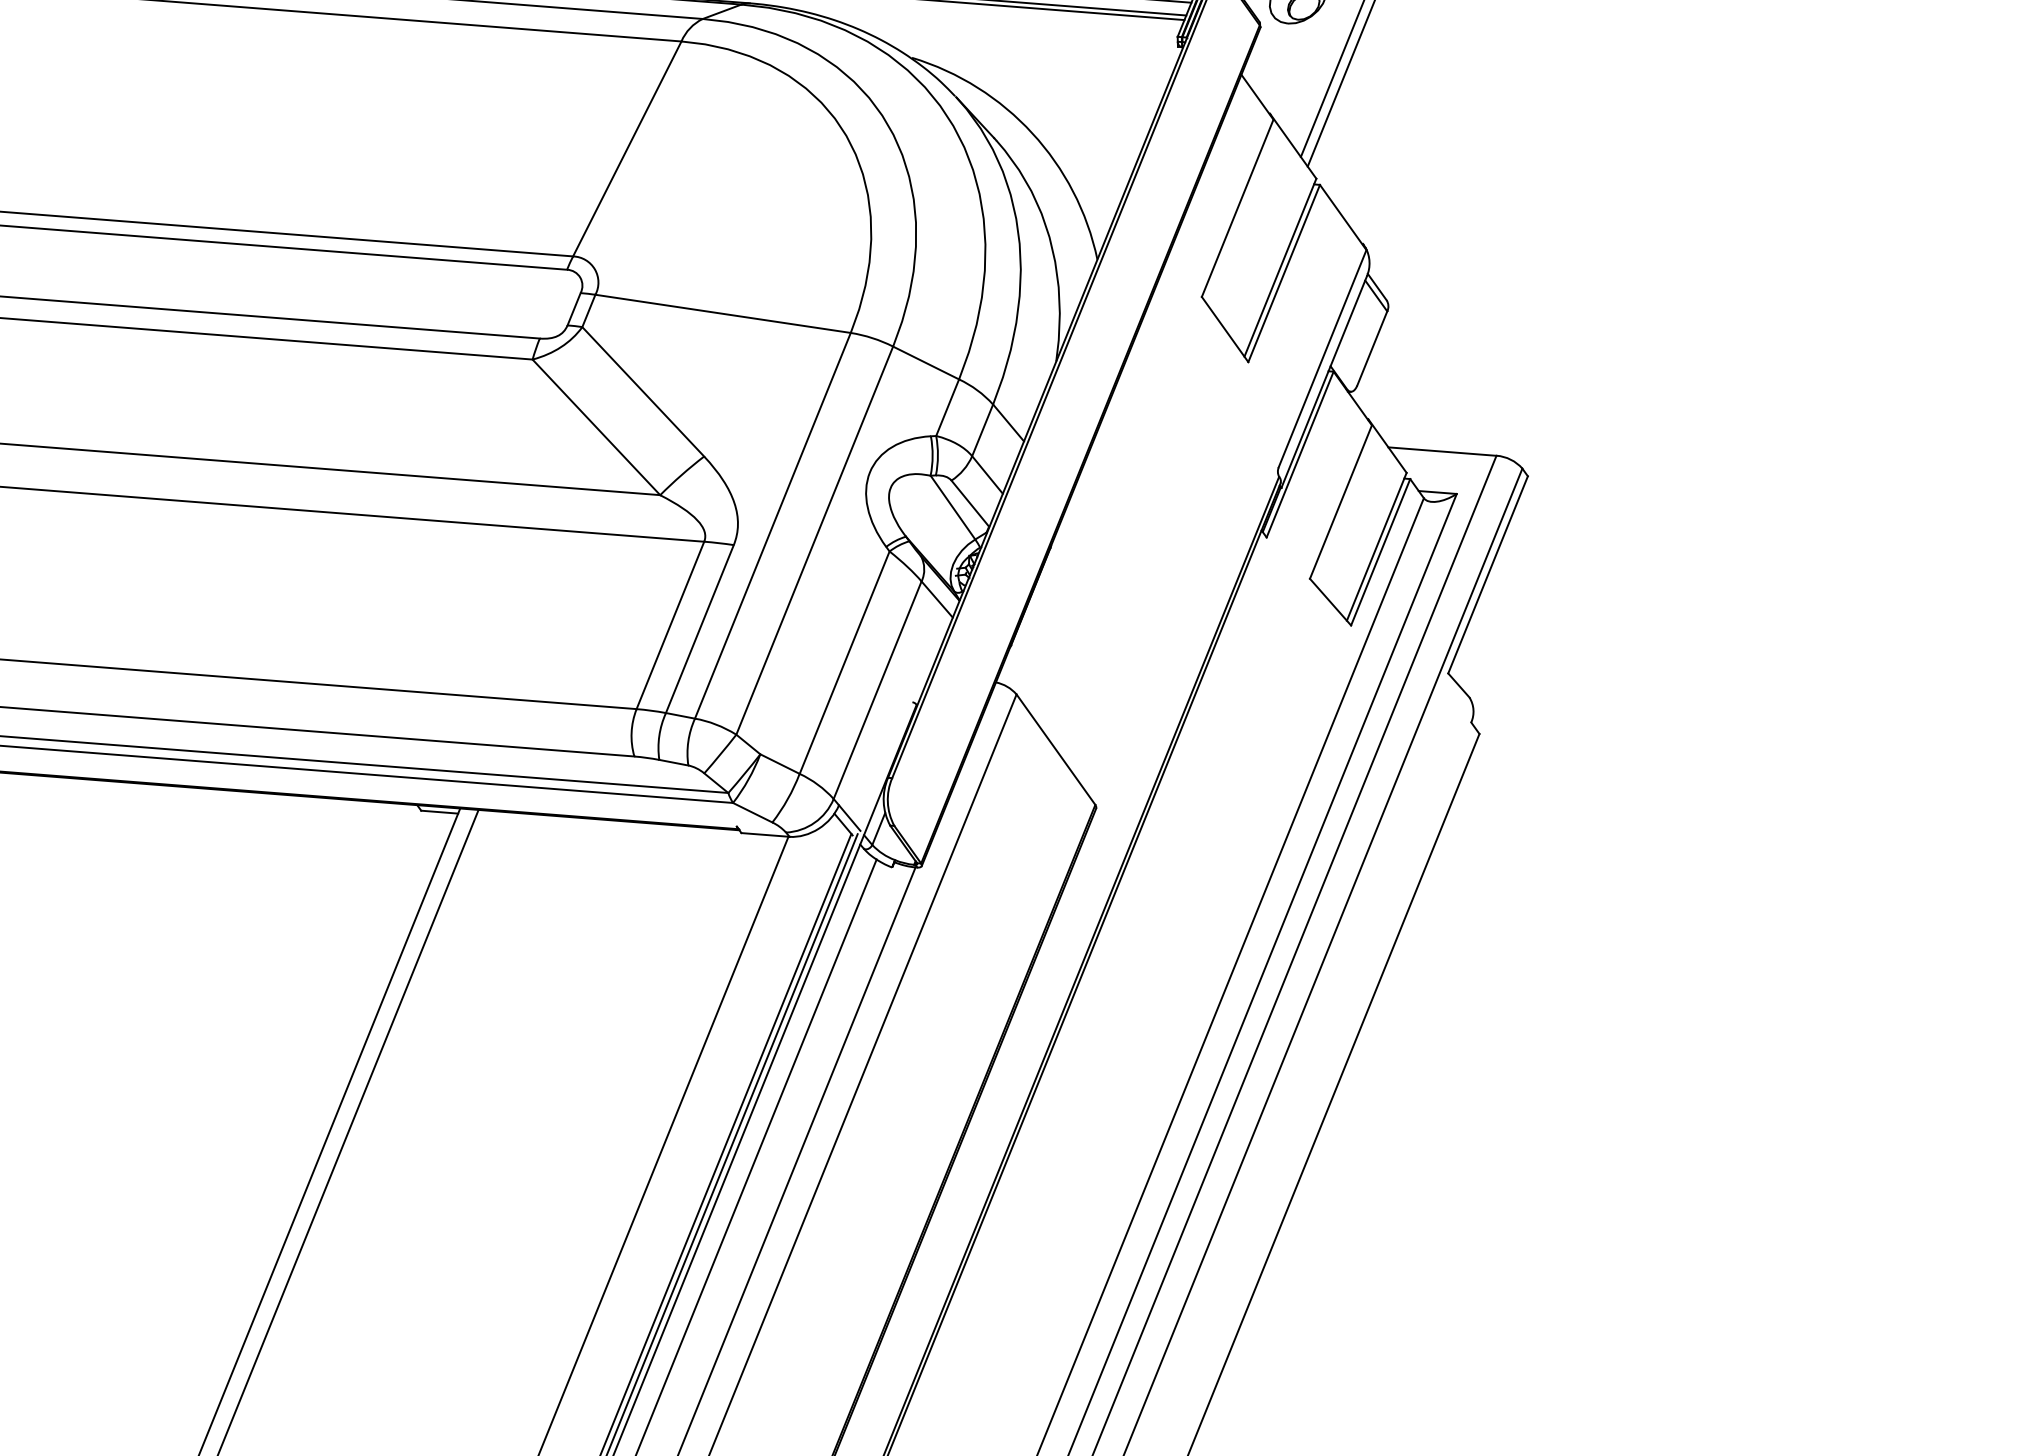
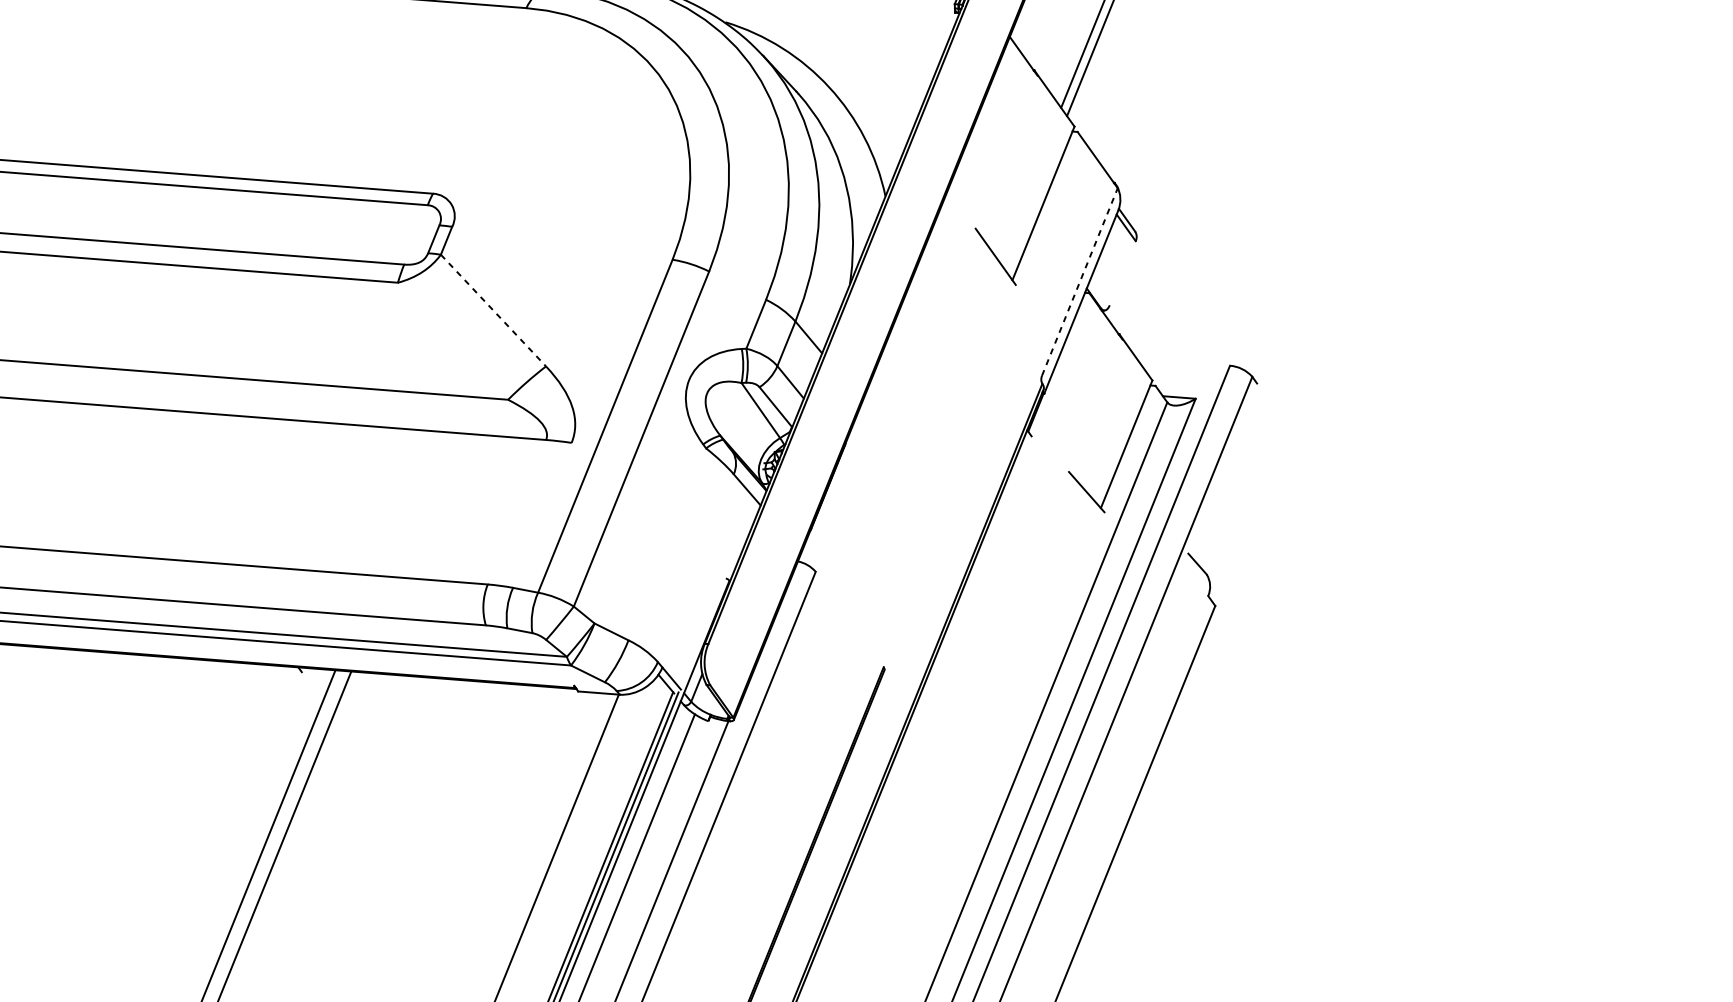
line: (627, 148) -> (479, 100), removed
line: (1237, 207) -> (1006, 151), removed
line: (1283, 273) -> (1046, 208), removed
line: (722, 313) -> (561, 242), removed
line: (1372, 348) -> (1122, 273), removed
line: (1322, 358) -> (1079, 281), solid -> dashed
line: (926, 362) -> (737, 285), removed
line: (643, 391) -> (493, 310), solid -> dashed
line: (596, 427) -> (453, 341), removed
line: (1442, 451) -> (1183, 362), removed
line: (1299, 454) -> (1059, 364), removed
line: (1340, 501) -> (1095, 405), removed
line: (1380, 552) -> (1129, 449), removed
line: (1487, 574) -> (1222, 468), removed
line: (670, 625) -> (516, 512), removed
line: (699, 629) -> (542, 515), removed
line: (844, 662) -> (667, 544), removed
line: (877, 689) -> (695, 567), removed
line: (1055, 749) -> (849, 619), removed
line: (439, 811) -> (317, 672), removed

